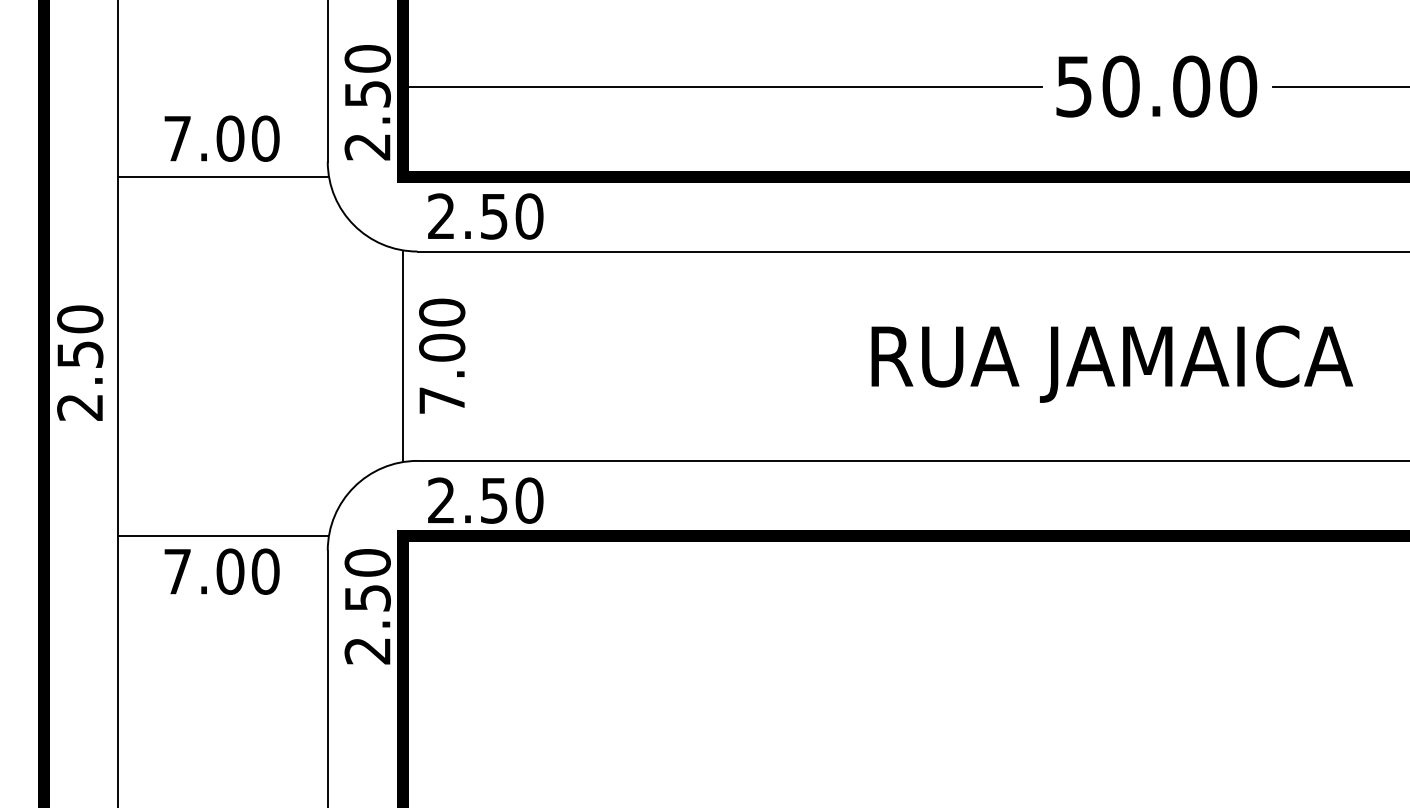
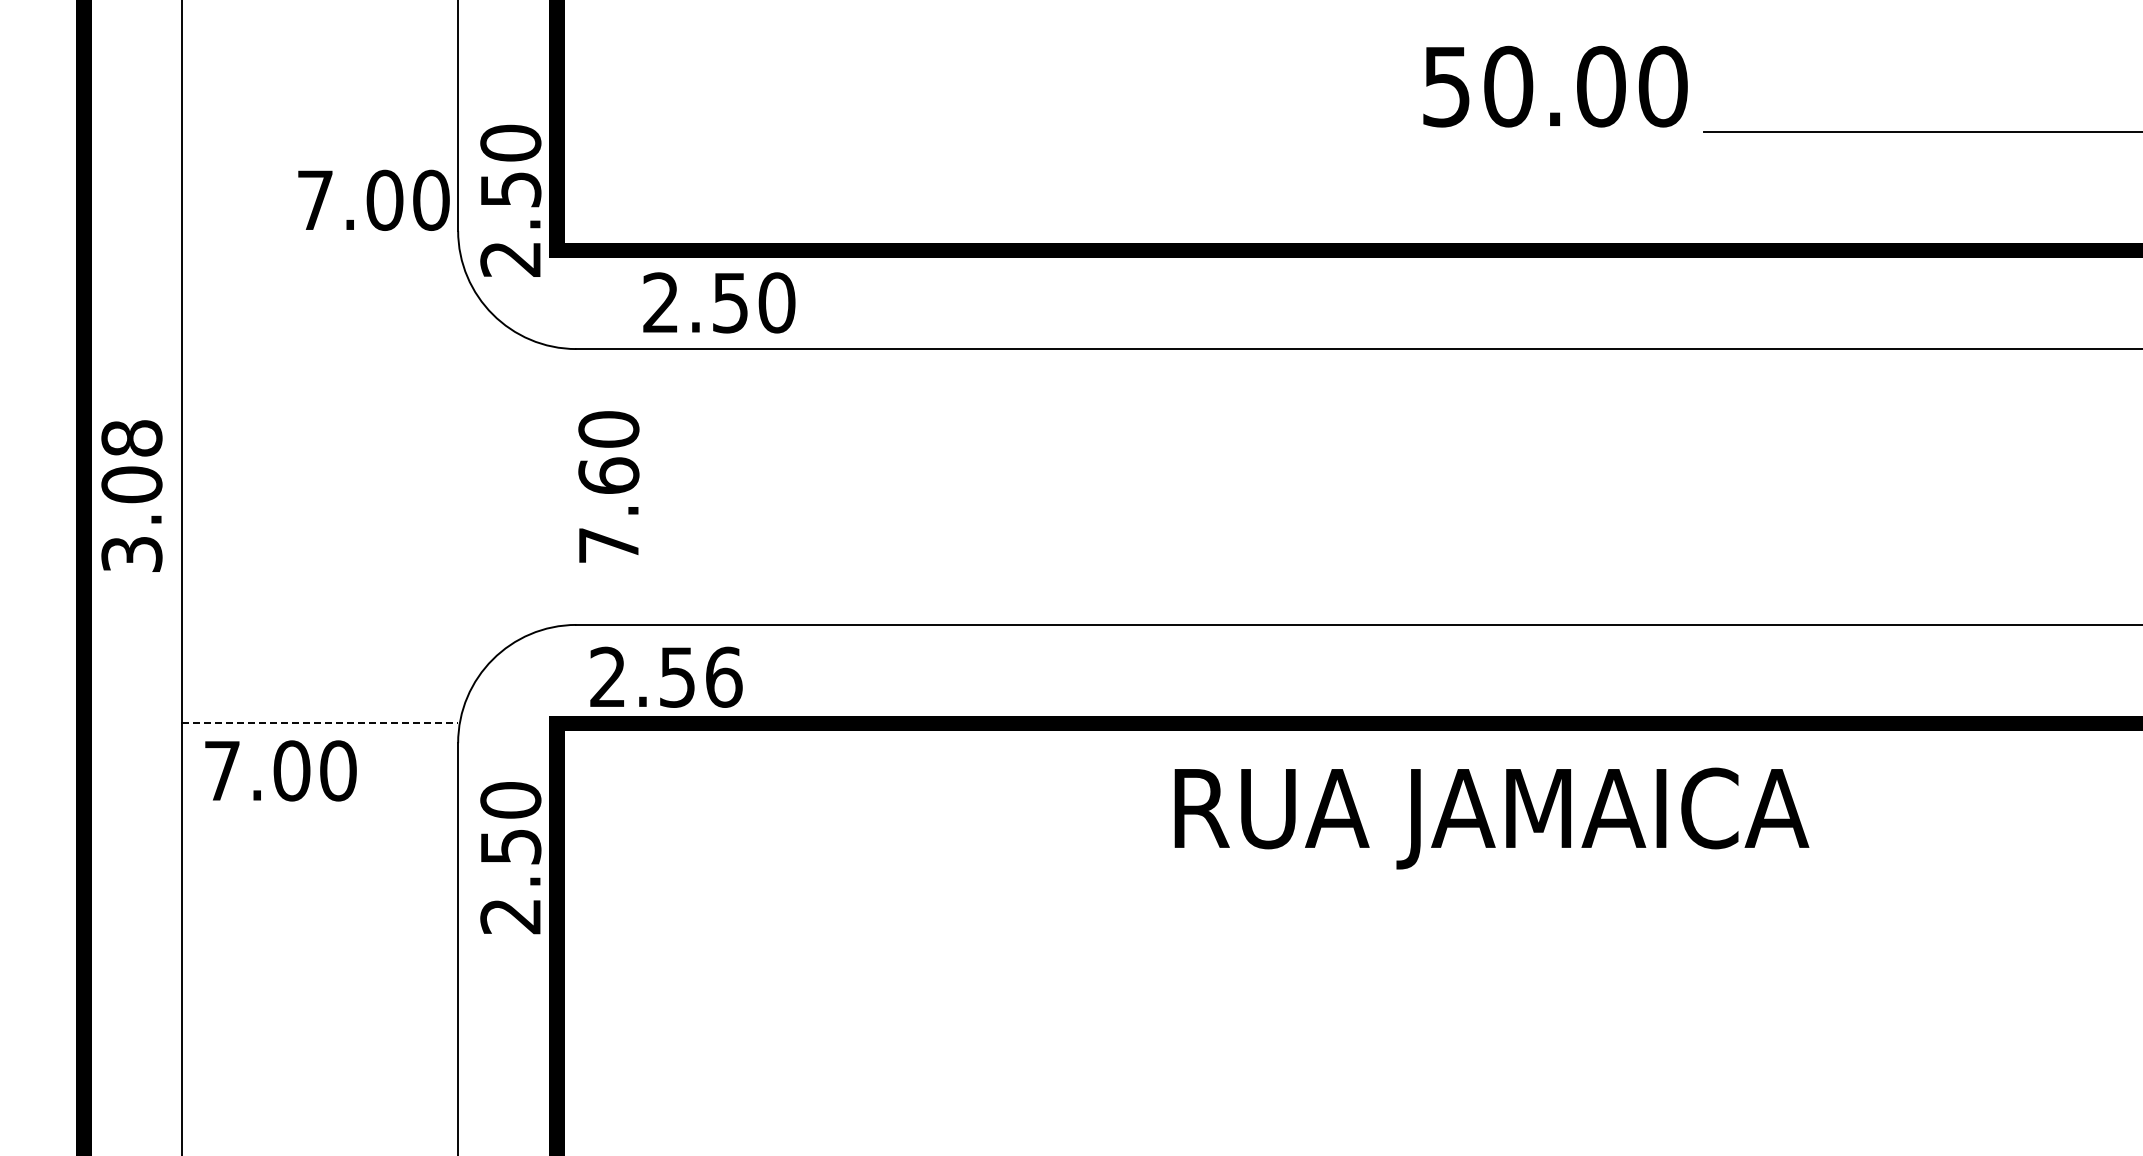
text: (1156, 86) -> (1555, 86), moved
line: (721, 87) -> (977, 132), removed
text: (367, 102) -> (510, 200), moved
text: (221, 138) -> (373, 199), moved
line: (223, 176) -> (320, 250), removed
text: (485, 216) -> (719, 302), moved
text: (441, 347) -> (608, 475), 7.00 -> 7.60
line: (402, 355) -> (556, 486), removed
text: (79, 363) -> (131, 496), 2.50 -> 3.08
text: (1111, 364) -> (1491, 818), moved
text: (529, 500) -> (723, 676), 2.50 -> 2.56
line: (223, 535) -> (320, 723), solid -> dashed
text: (221, 571) -> (280, 770), moved
text: (367, 607) -> (510, 858), moved

